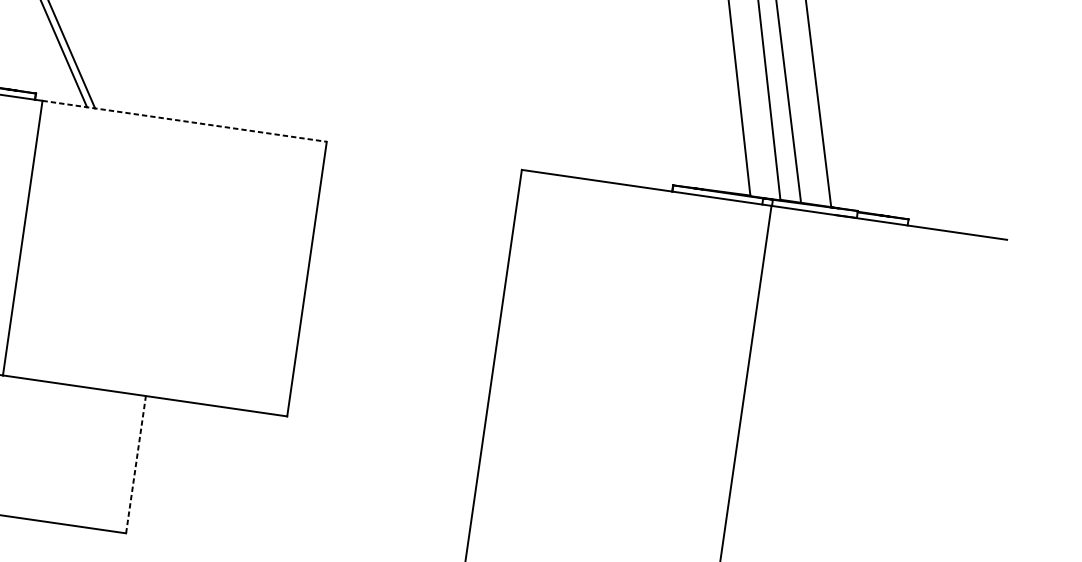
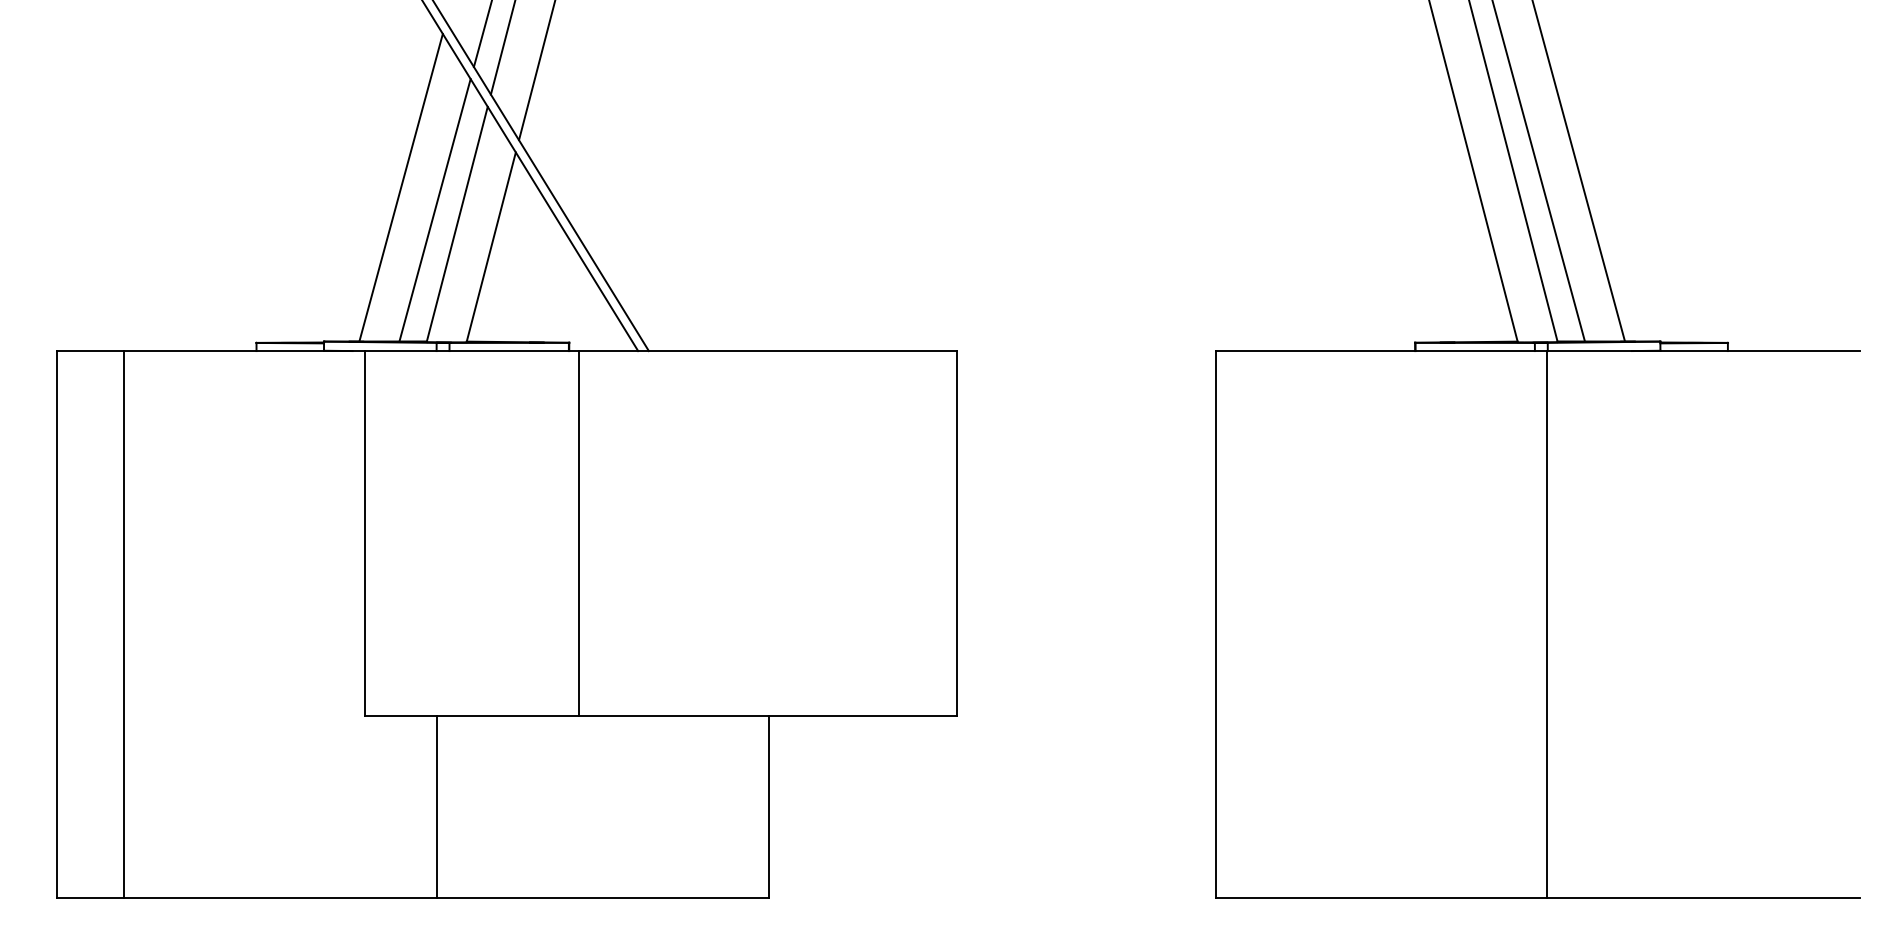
line: (184, 121) -> (767, 351), dashed -> solid
line: (135, 464) -> (768, 806), dashed -> solid

